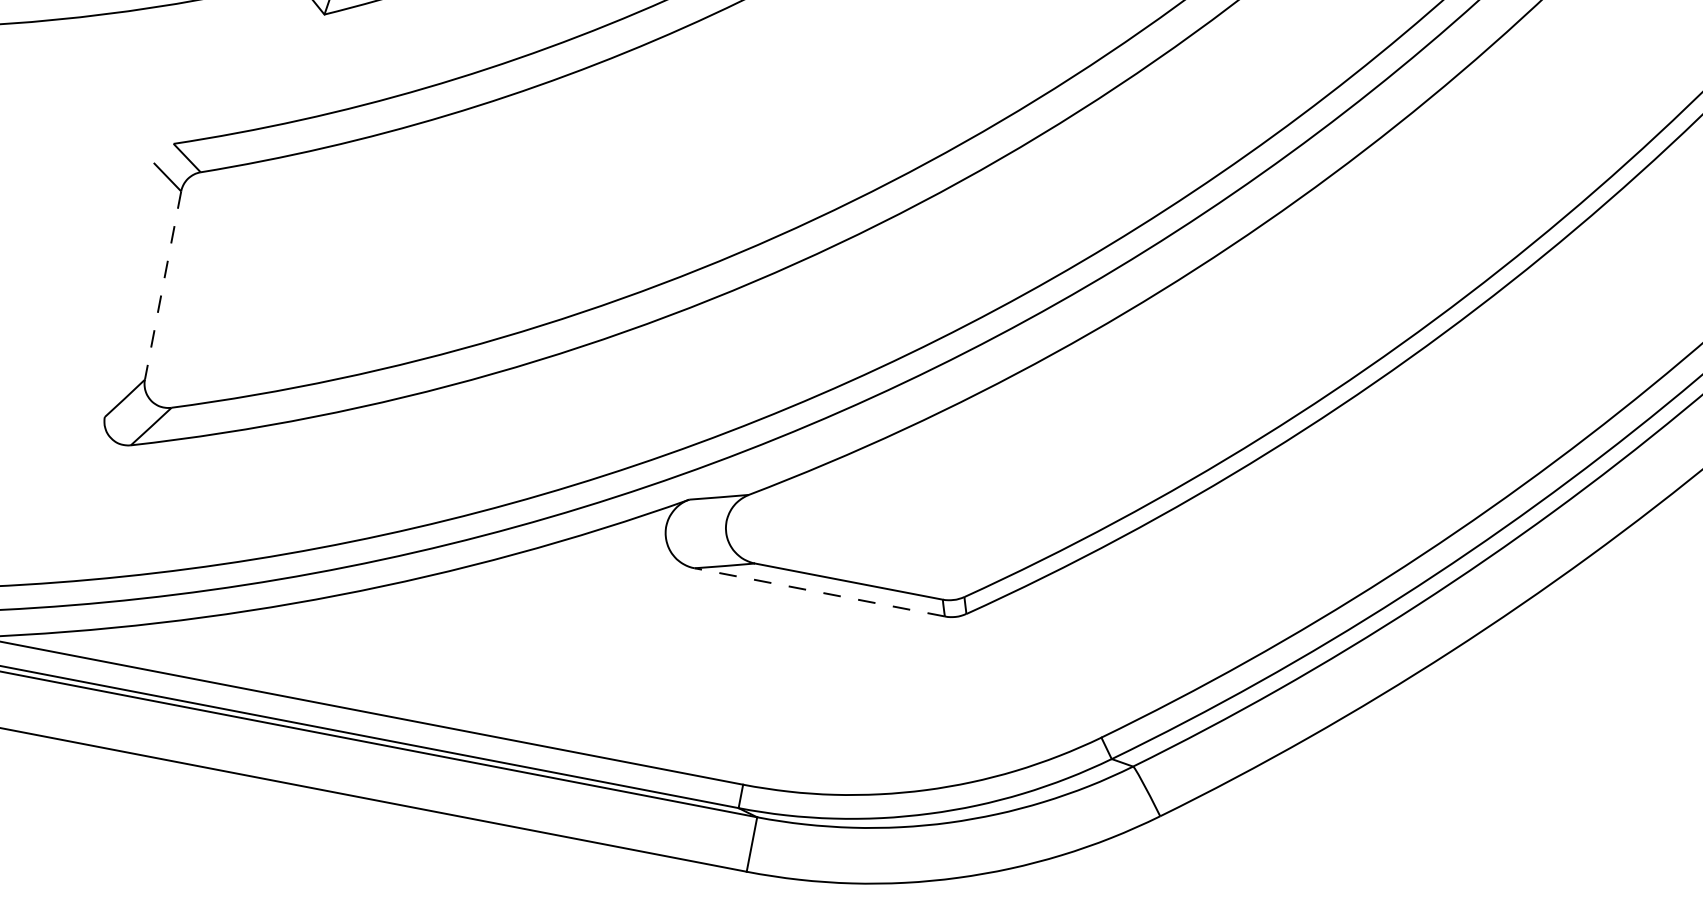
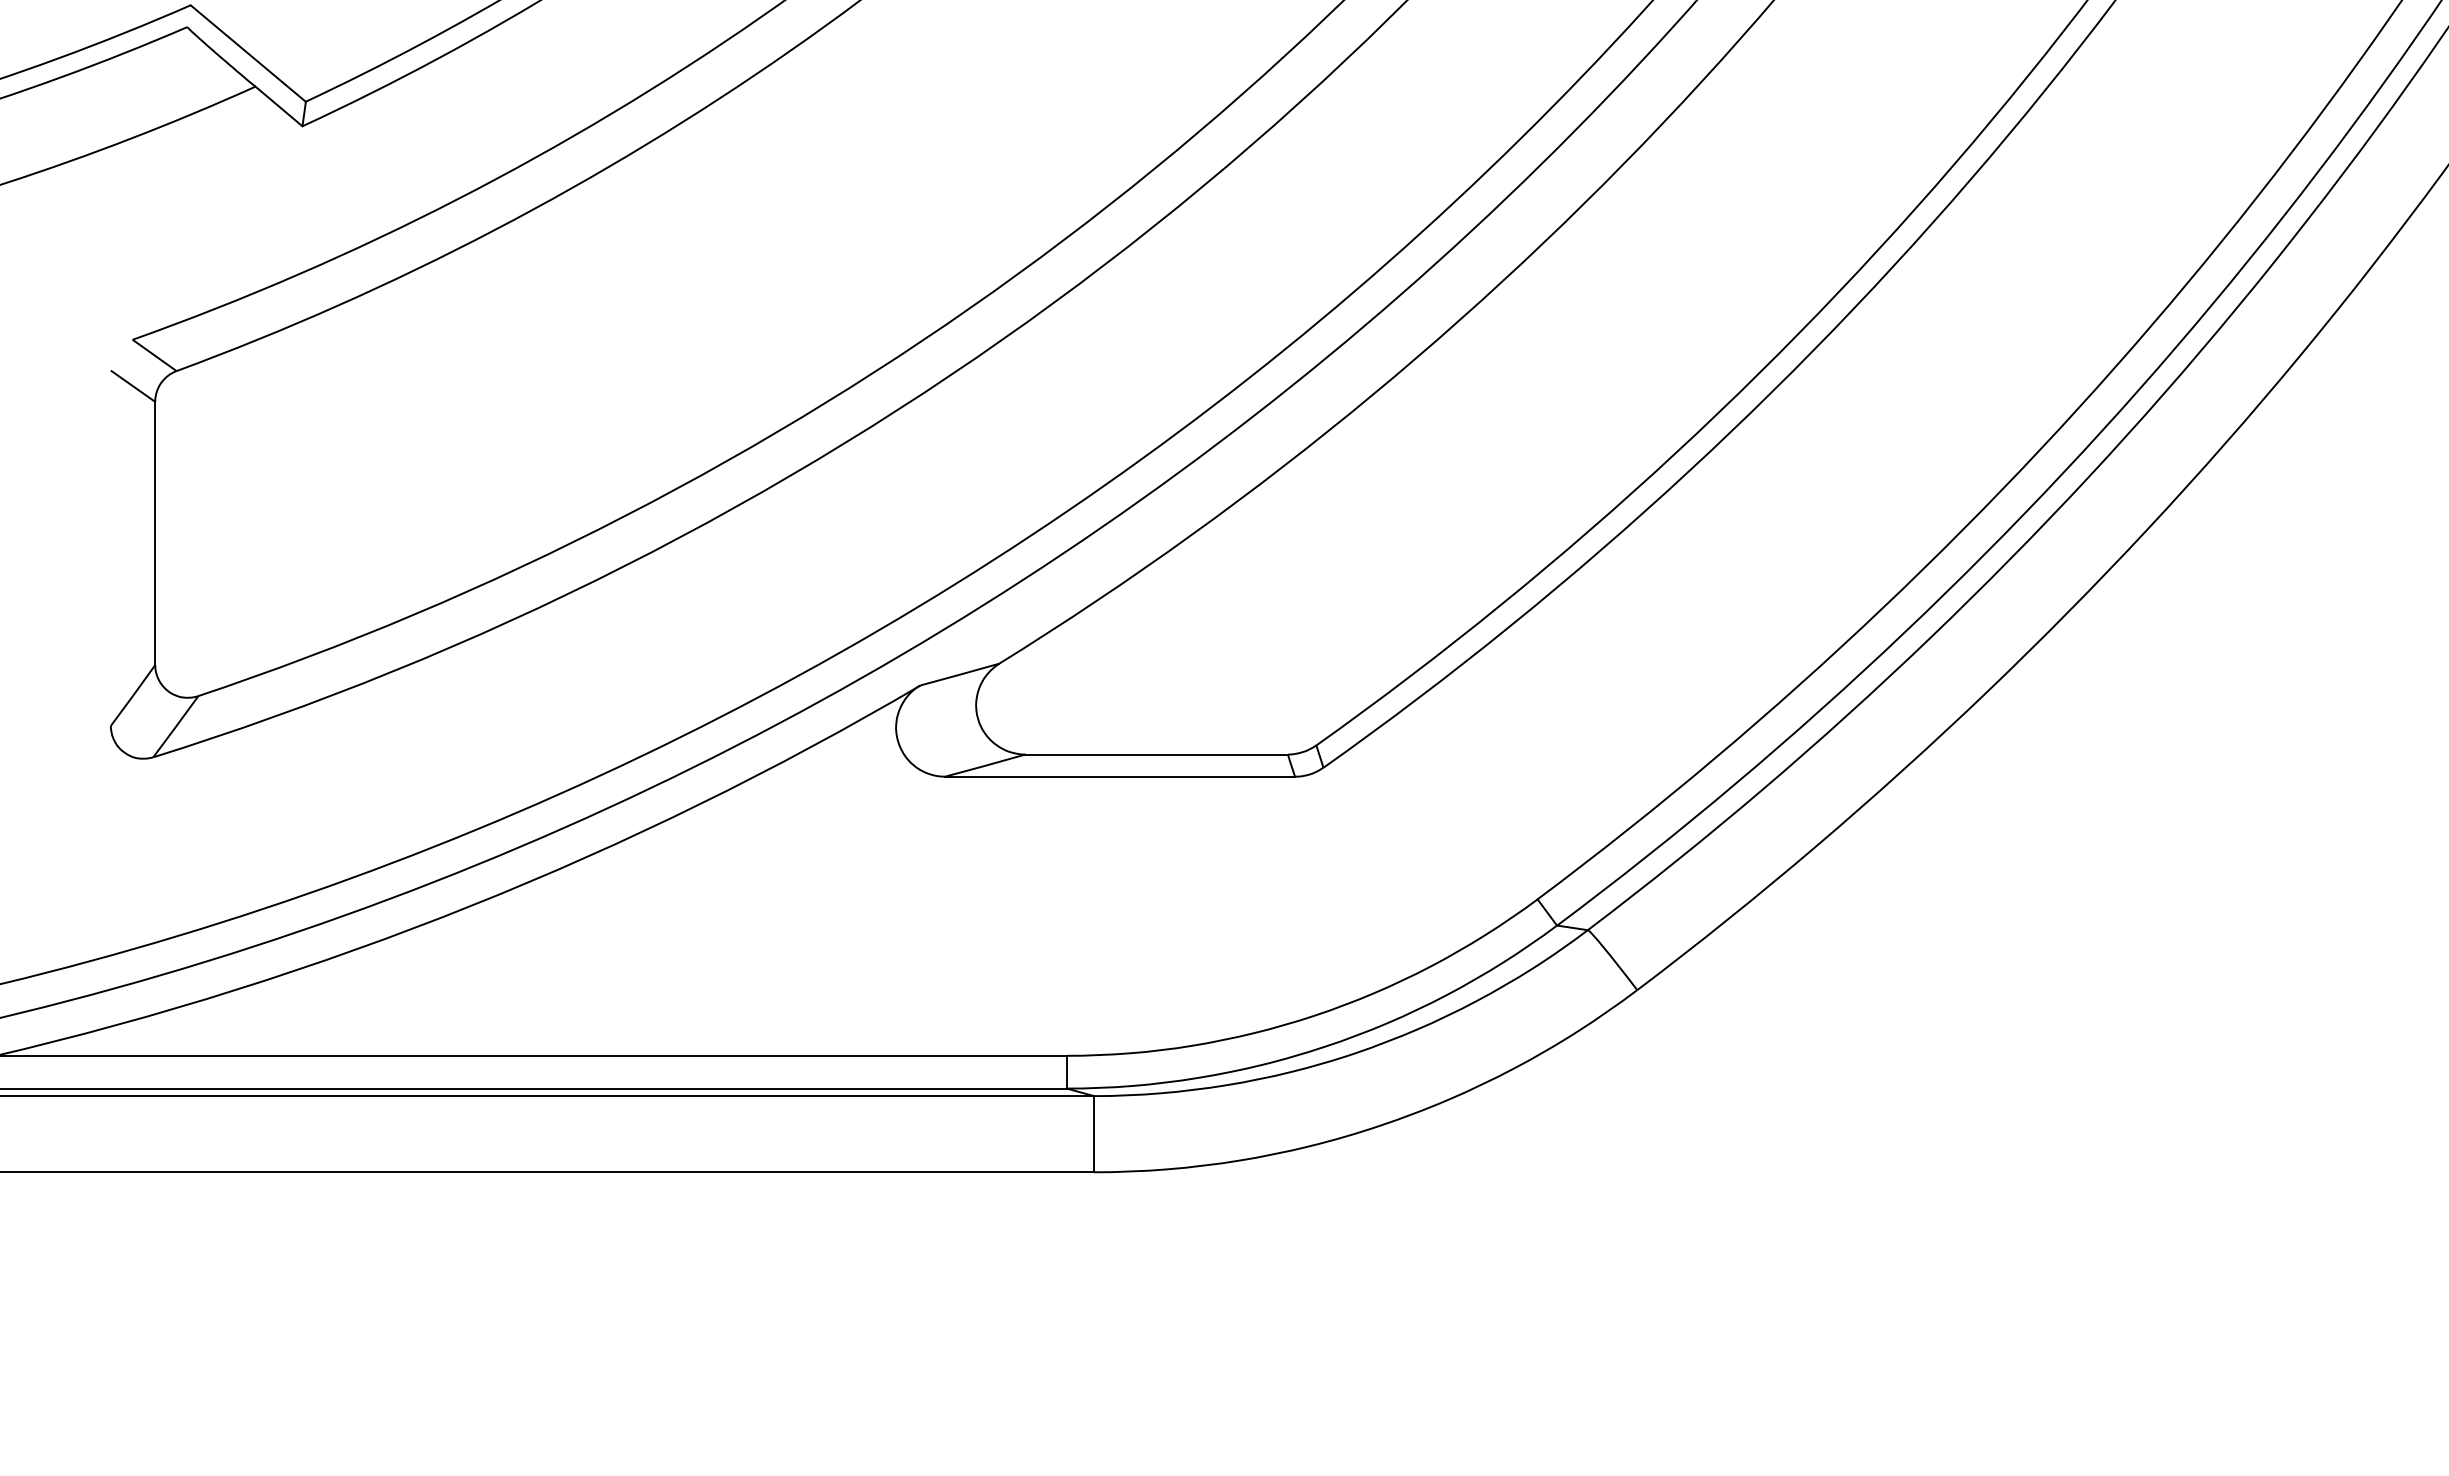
line: (163, 285) -> (155, 533), dashed -> solid
line: (820, 592) -> (1120, 776), dashed -> solid

